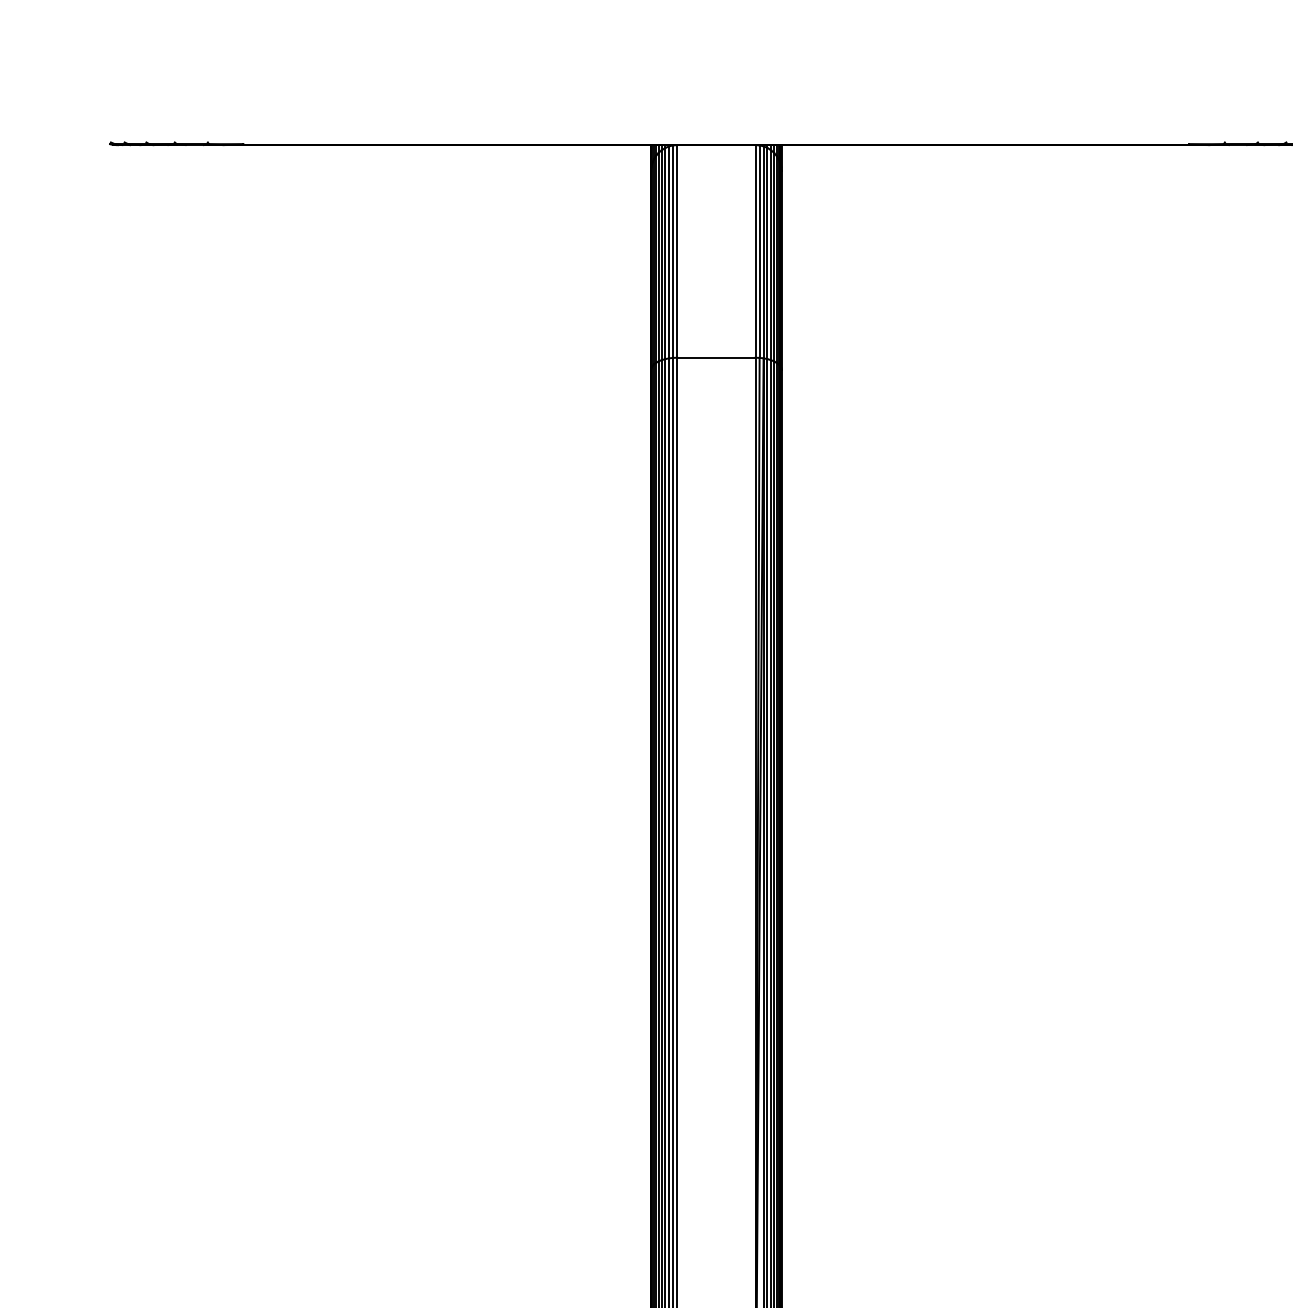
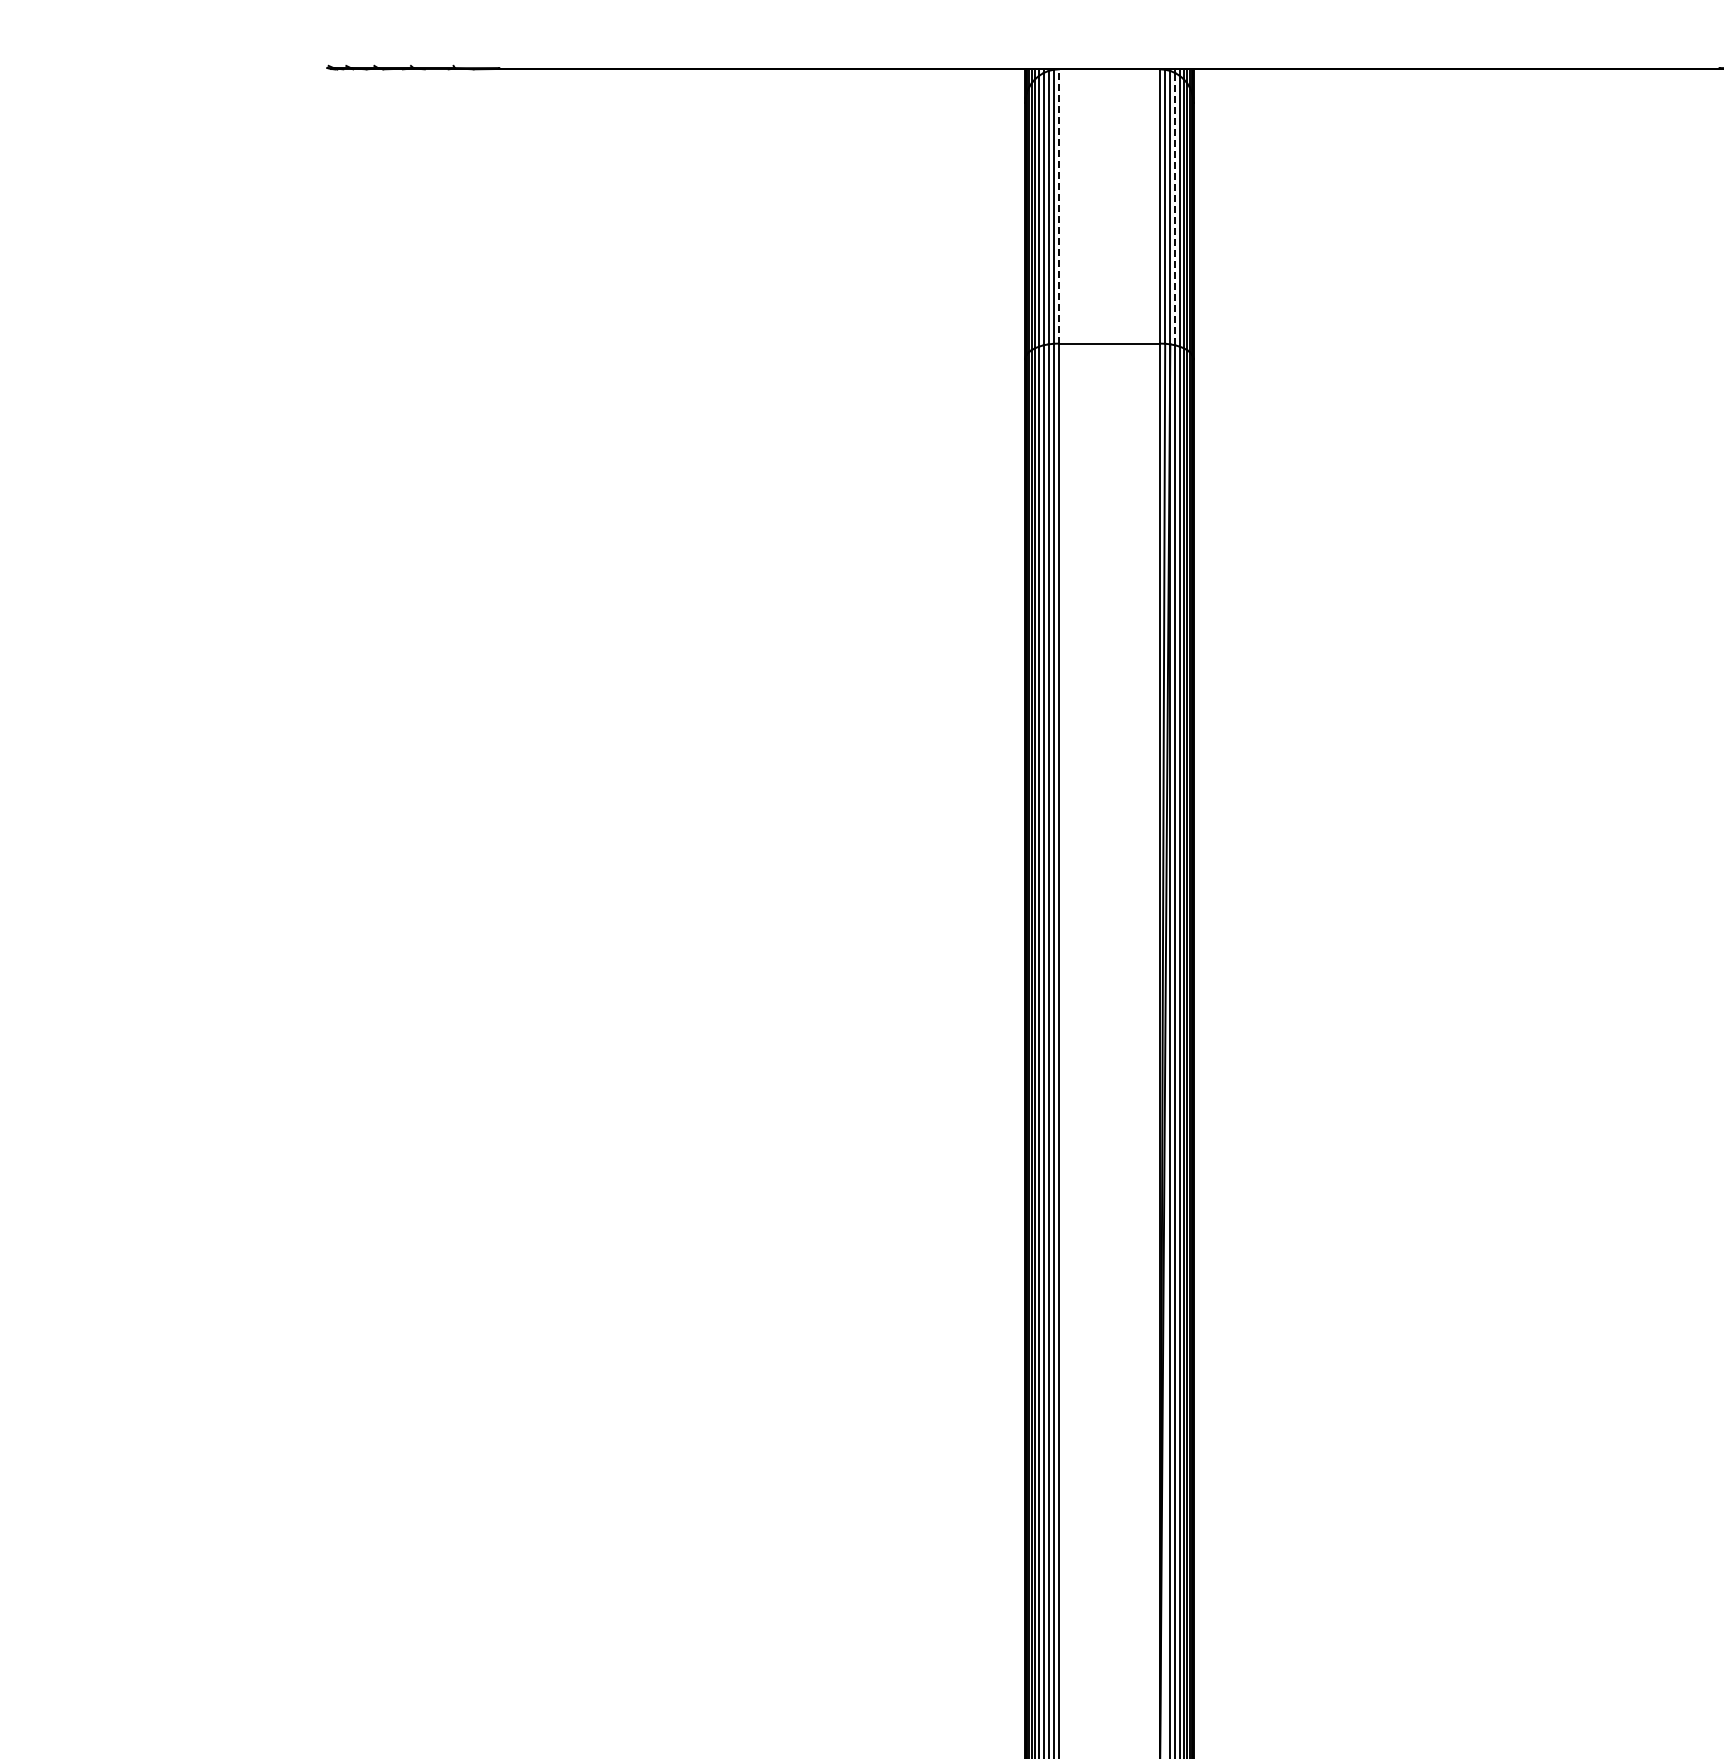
line: (676, 250) -> (1058, 205), solid -> dashed
line: (767, 253) -> (1175, 208), solid -> dashed

